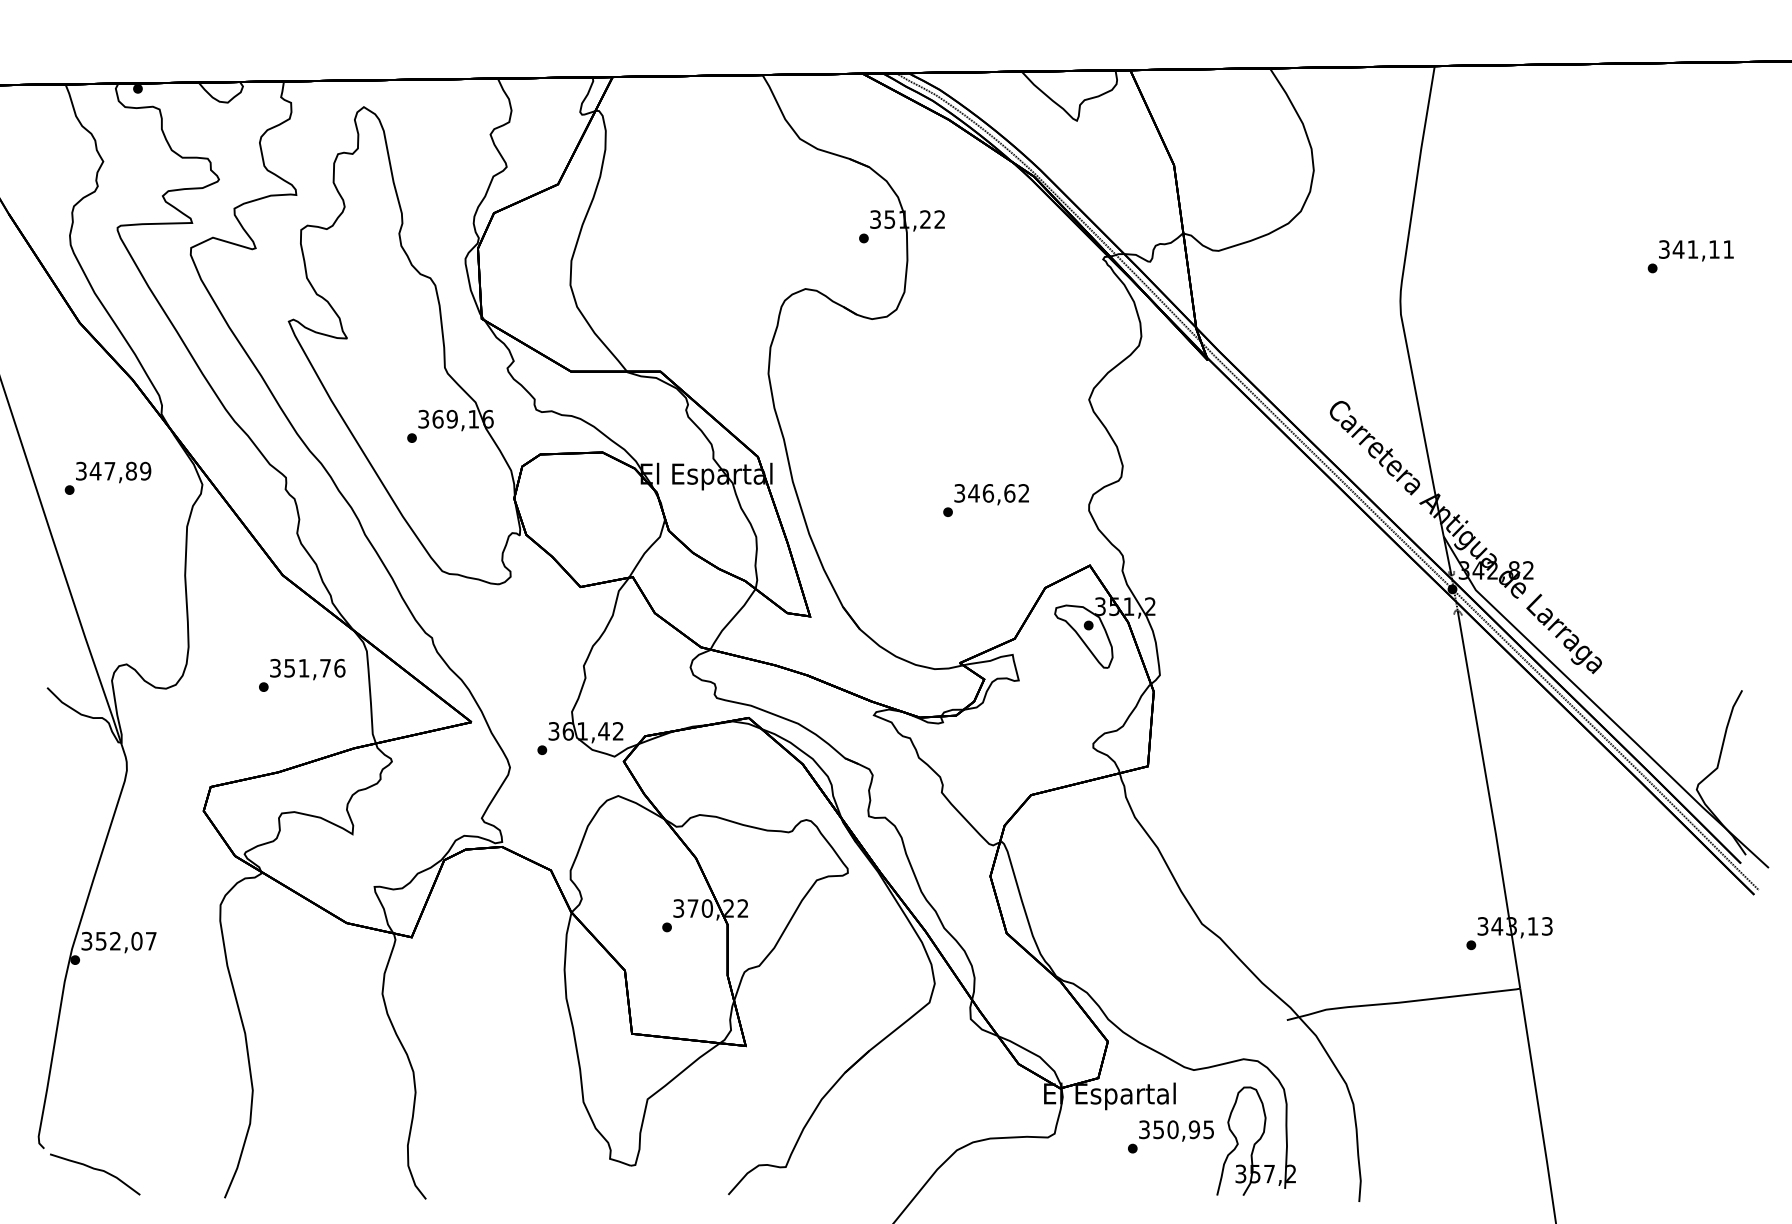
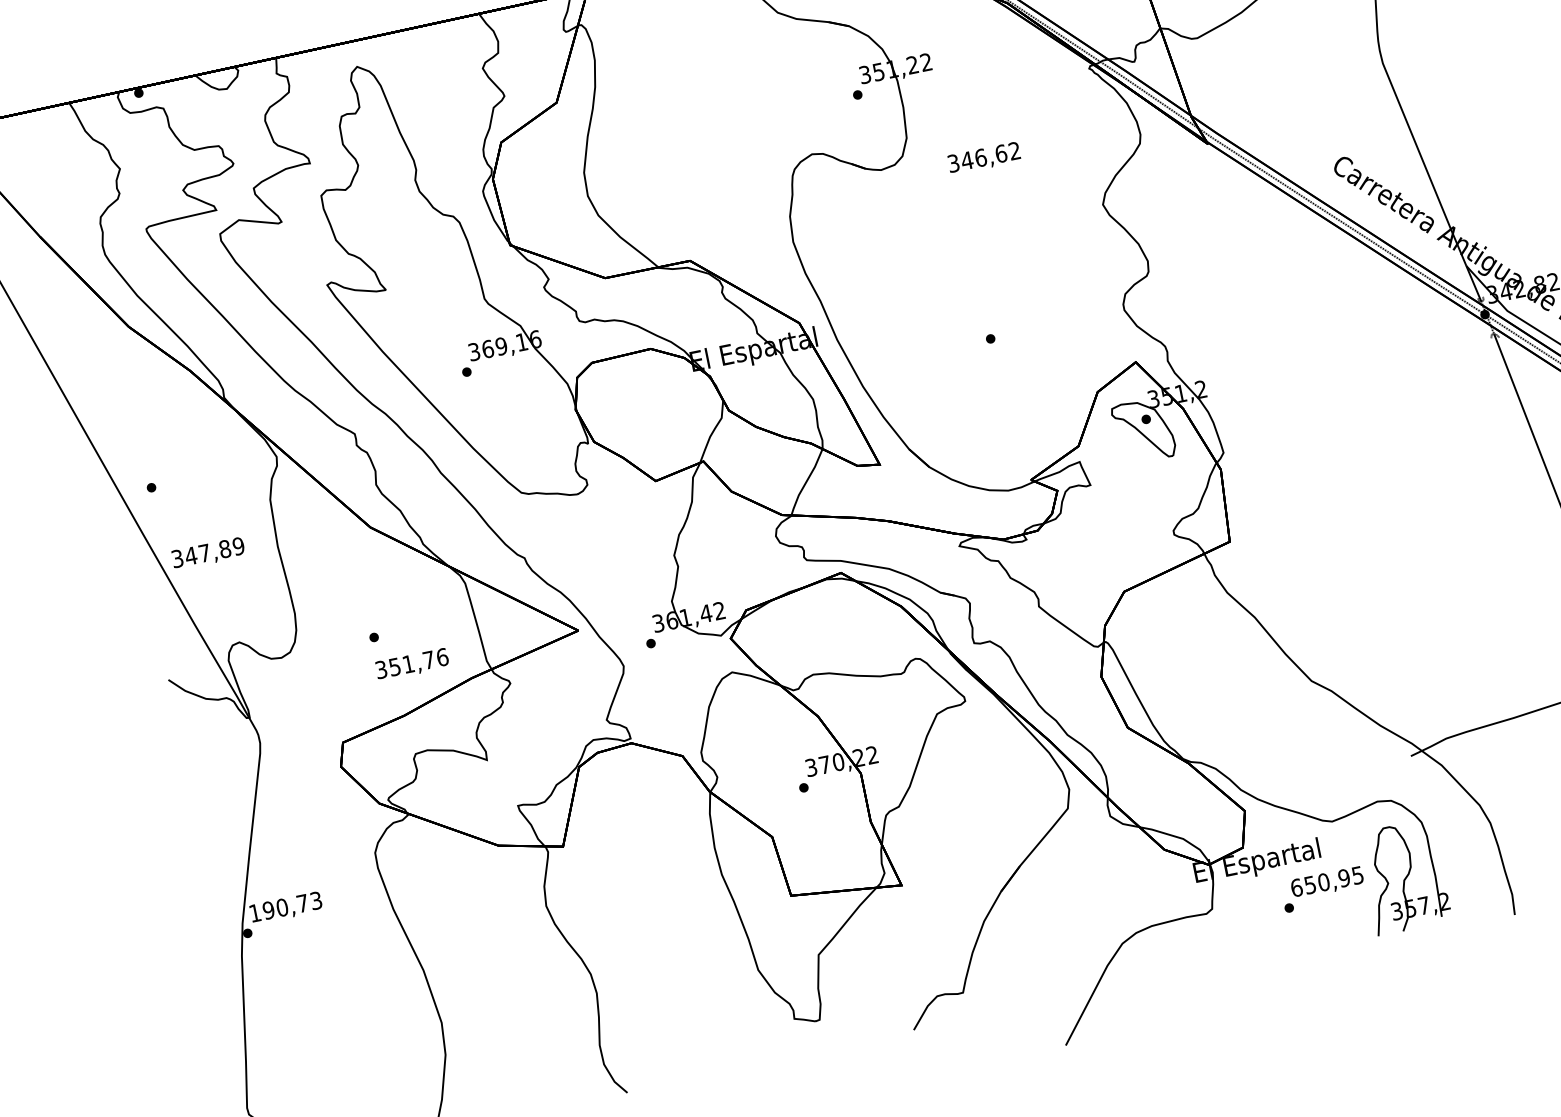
text: (113, 472) -> (208, 553), moved
text: (991, 494) -> (984, 158), moved
text: (307, 669) -> (412, 664), moved
text: (118, 940) -> (285, 906), 352,07 -> 190,73
text: (1144, 1129) -> (1296, 887), 350,95 -> 650,95

